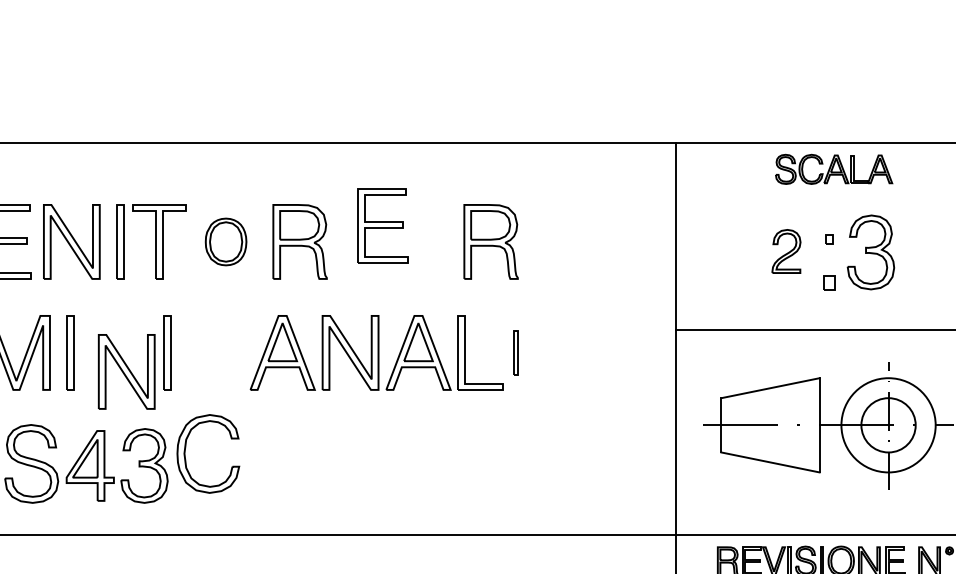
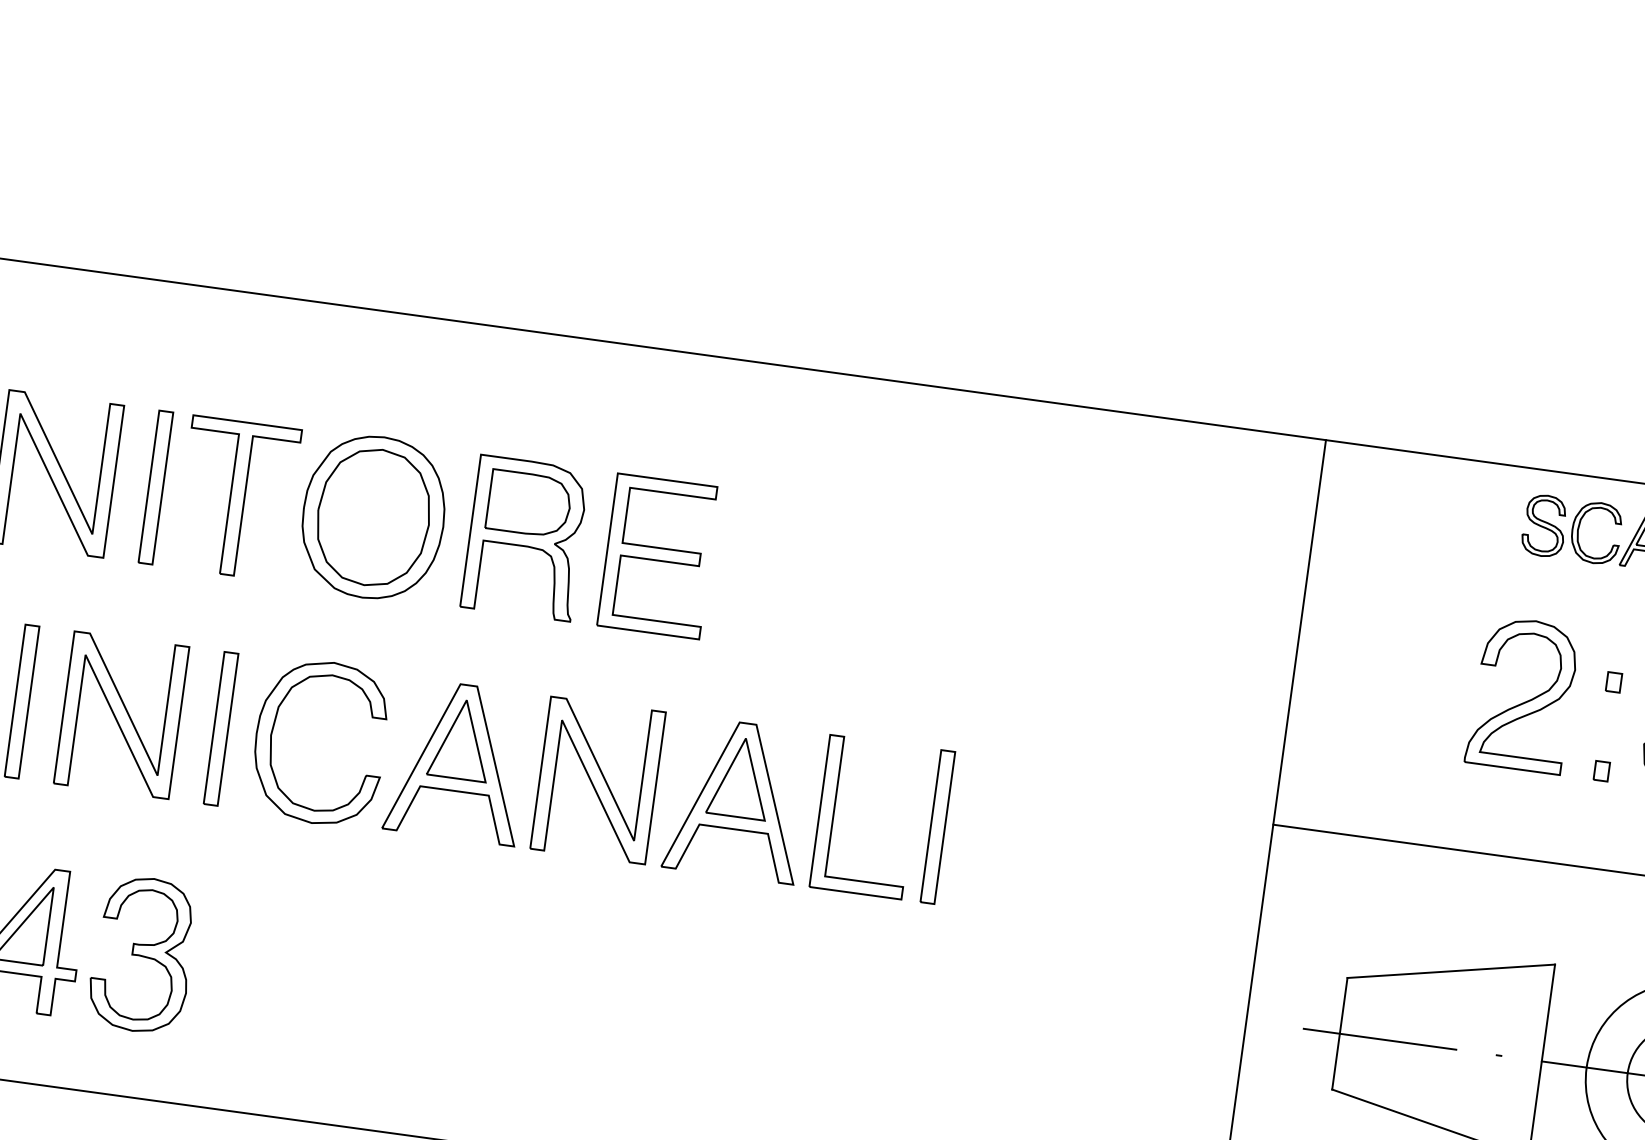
part: (382, 225) -> (658, 555), moved
part: (225, 241) -> (372, 516), size x1.67
part: (490, 241) -> (917, 590), removed
part: (786, 251) -> (1522, 694), size x1.67
part: (829, 282) -> (1602, 770), size x0.62
part: (515, 352) -> (937, 826), size x1.67
part: (126, 371) -> (121, 714), moved
part: (186, 447) -> (277, 723), moved

